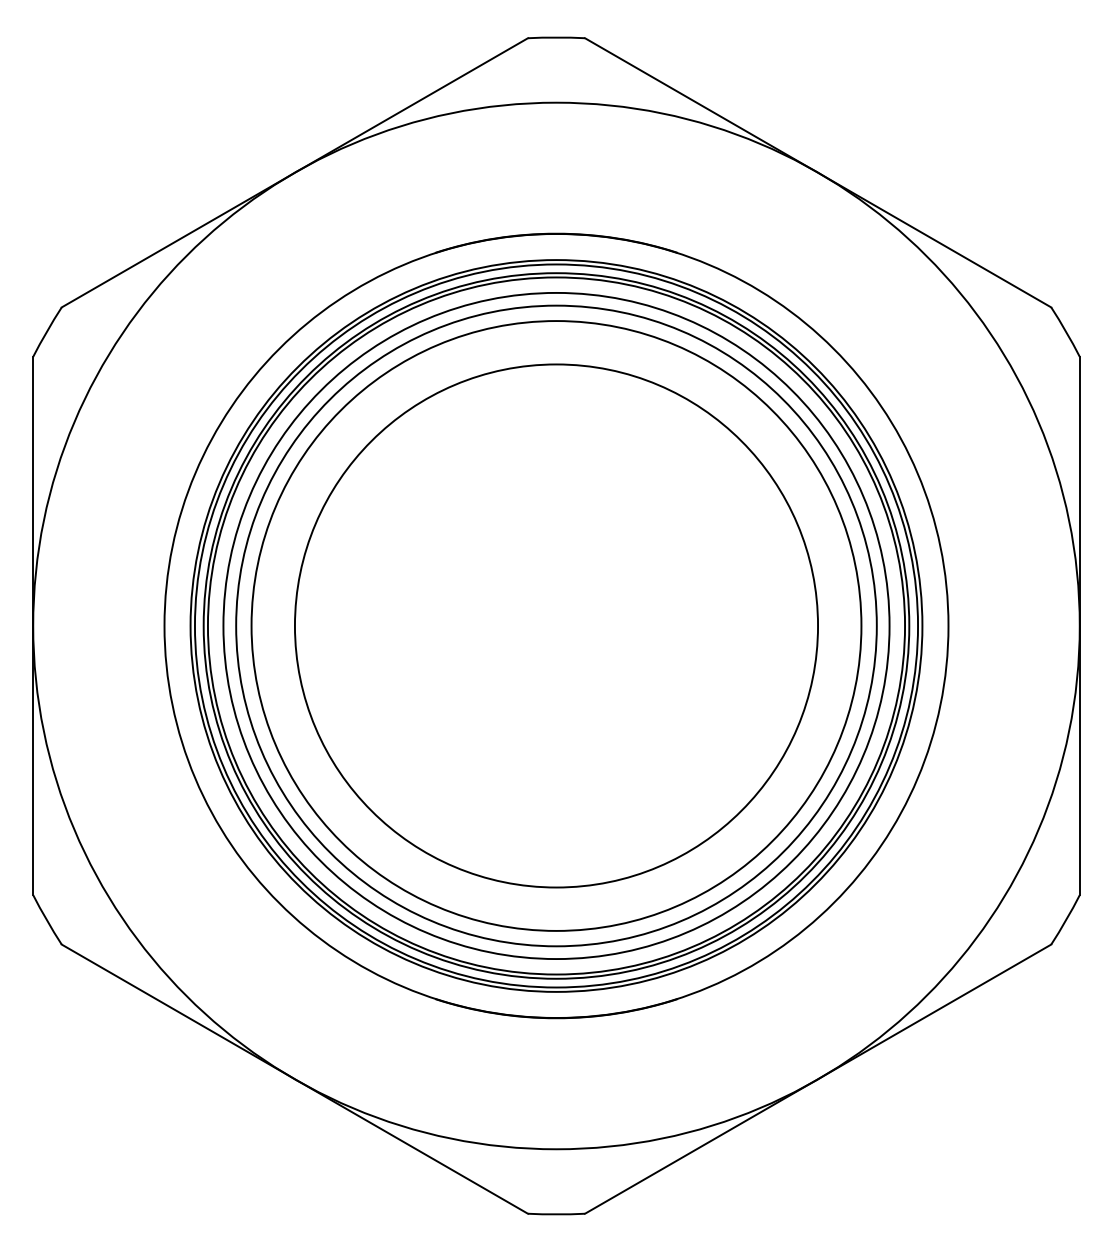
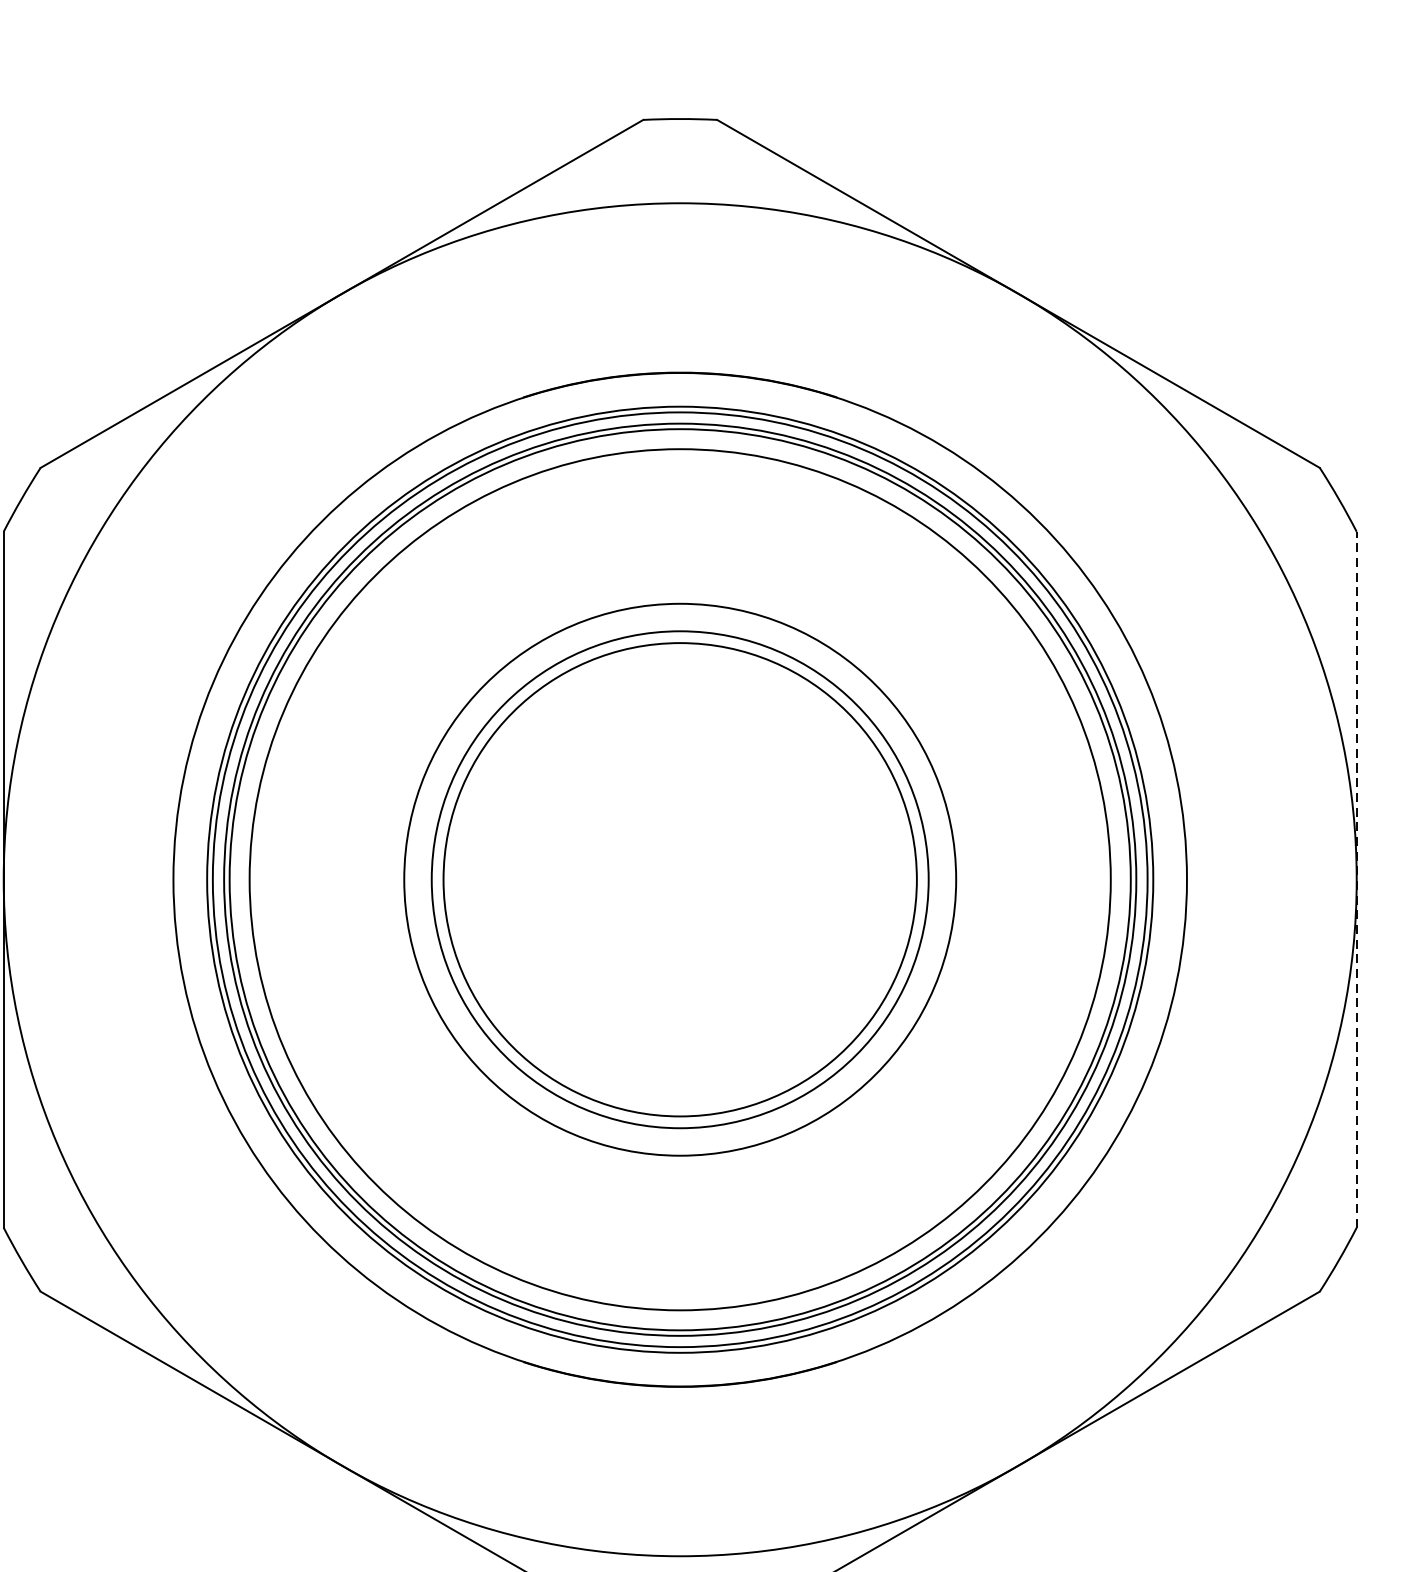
circle: (556, 625) -> (680, 879), size x0.6
circle: (556, 625) -> (680, 879), size x0.7
circle: (556, 625) -> (680, 879), size x0.7
line: (1079, 625) -> (1356, 879), solid -> dashed

